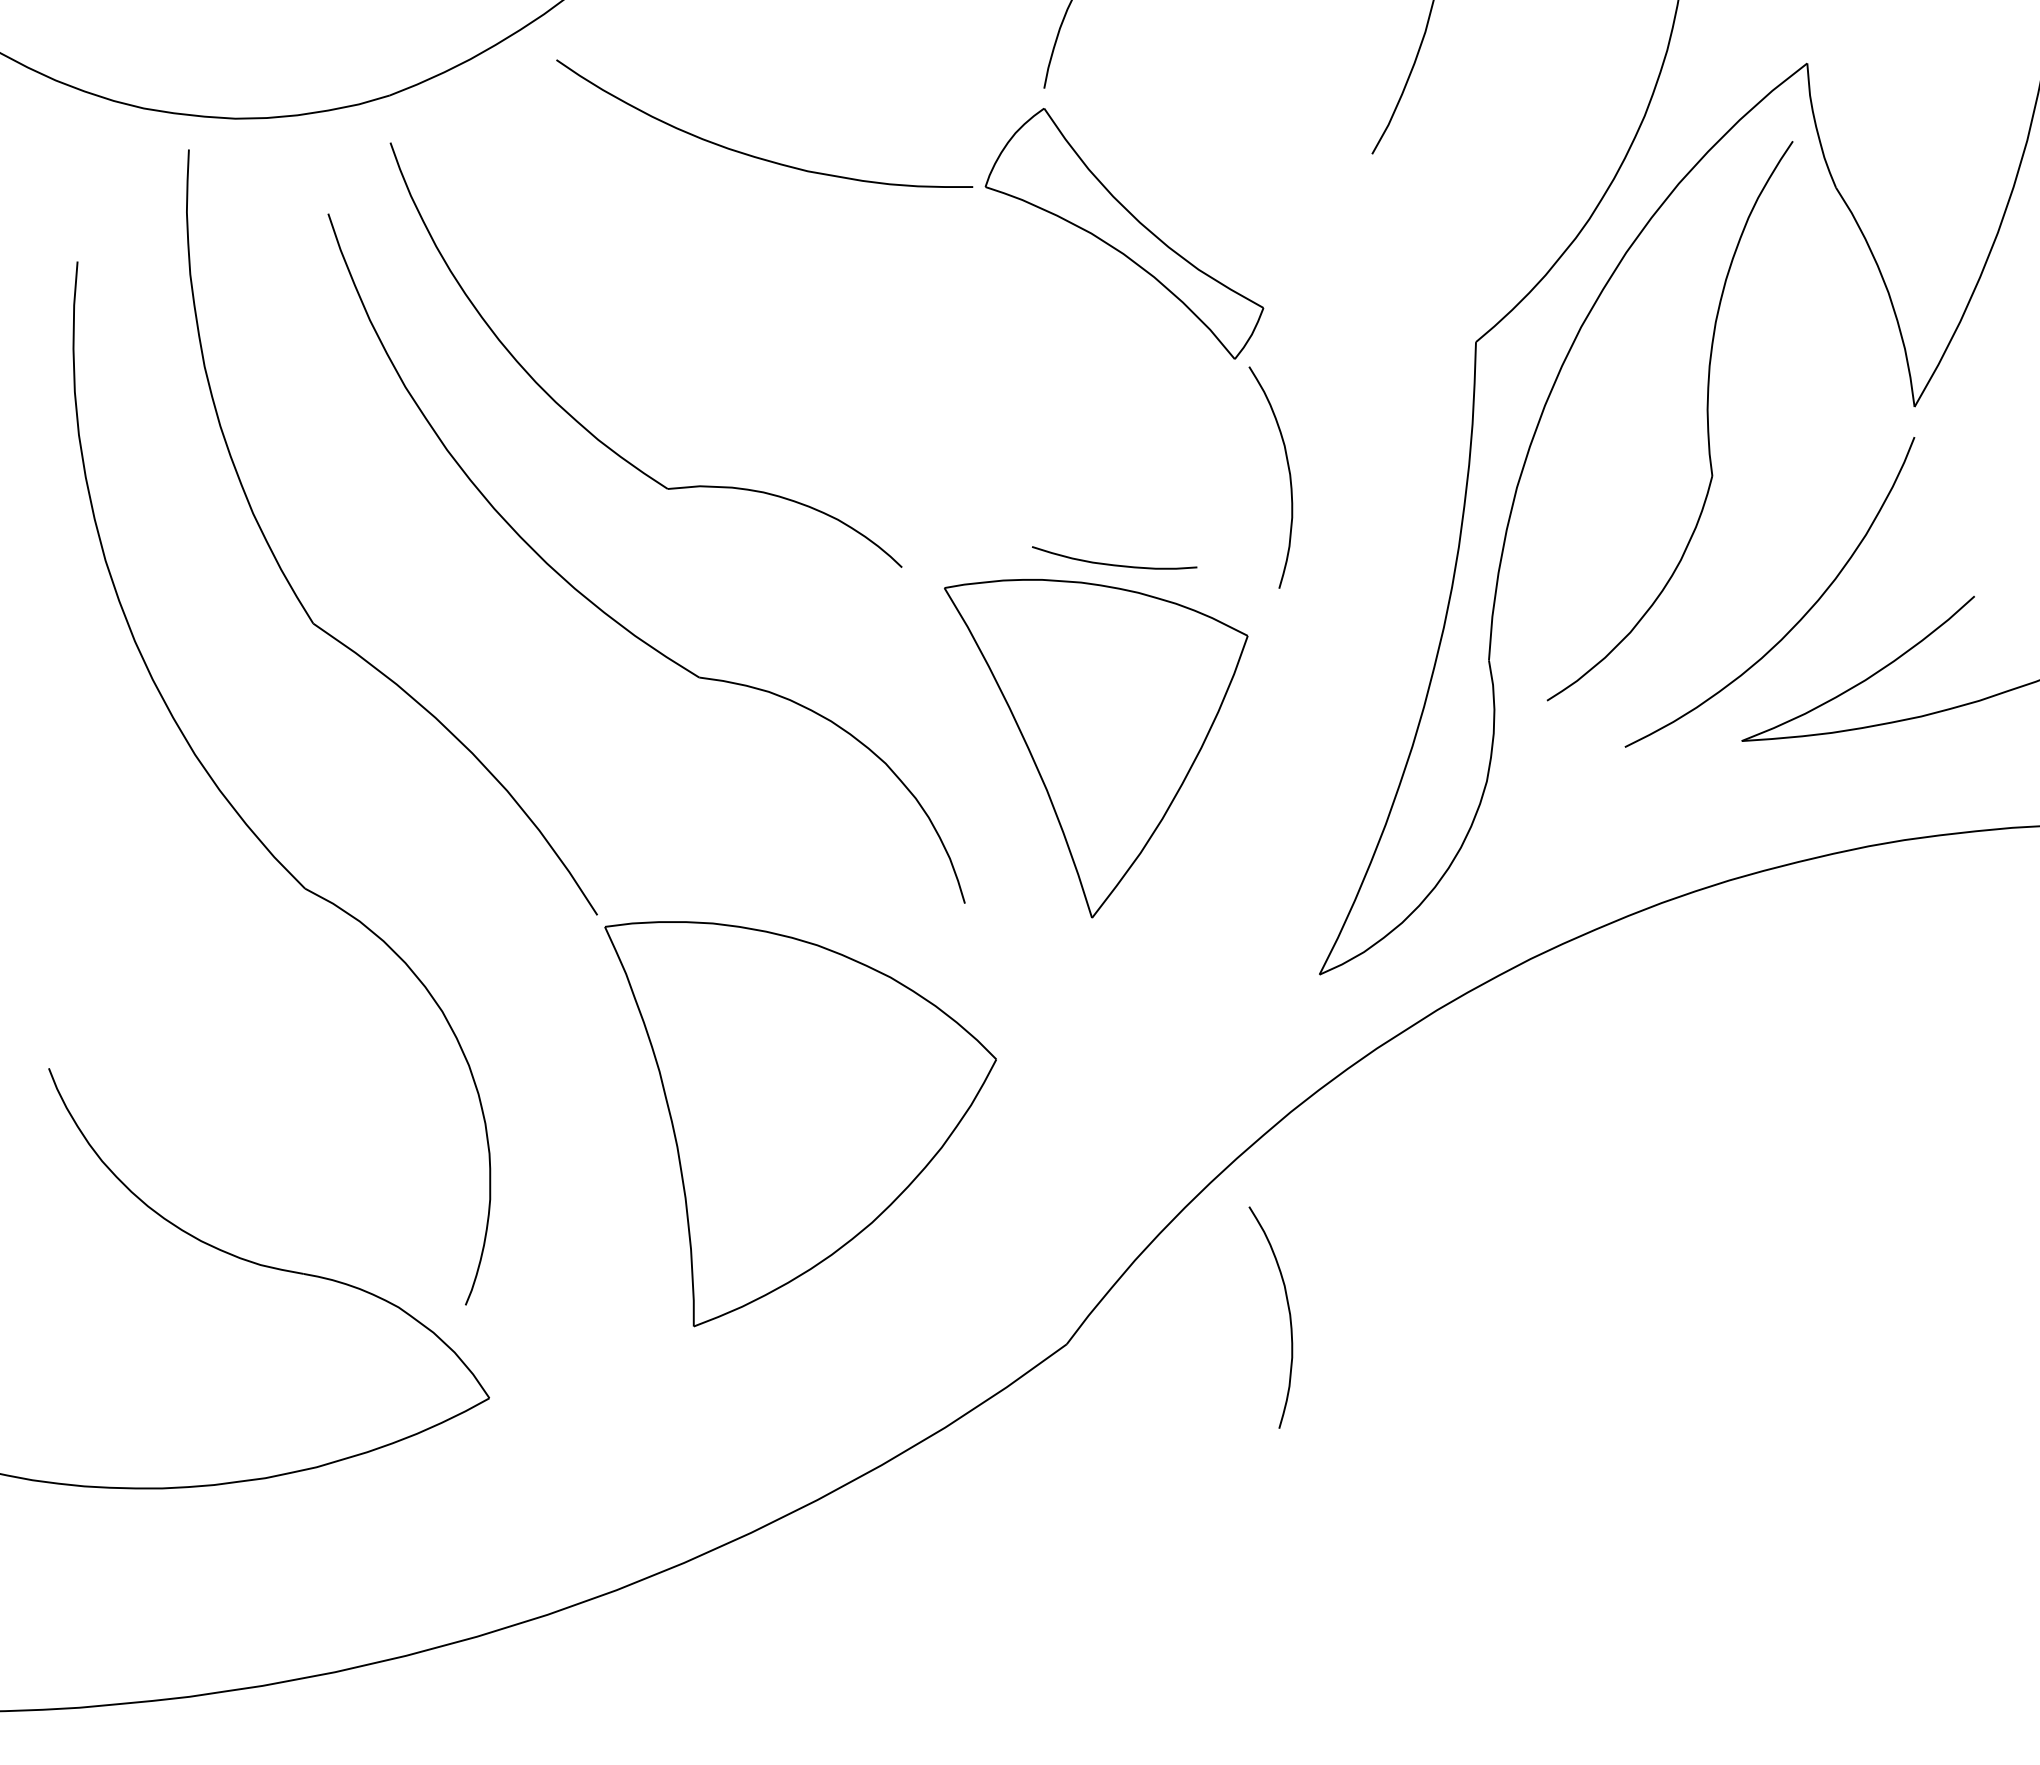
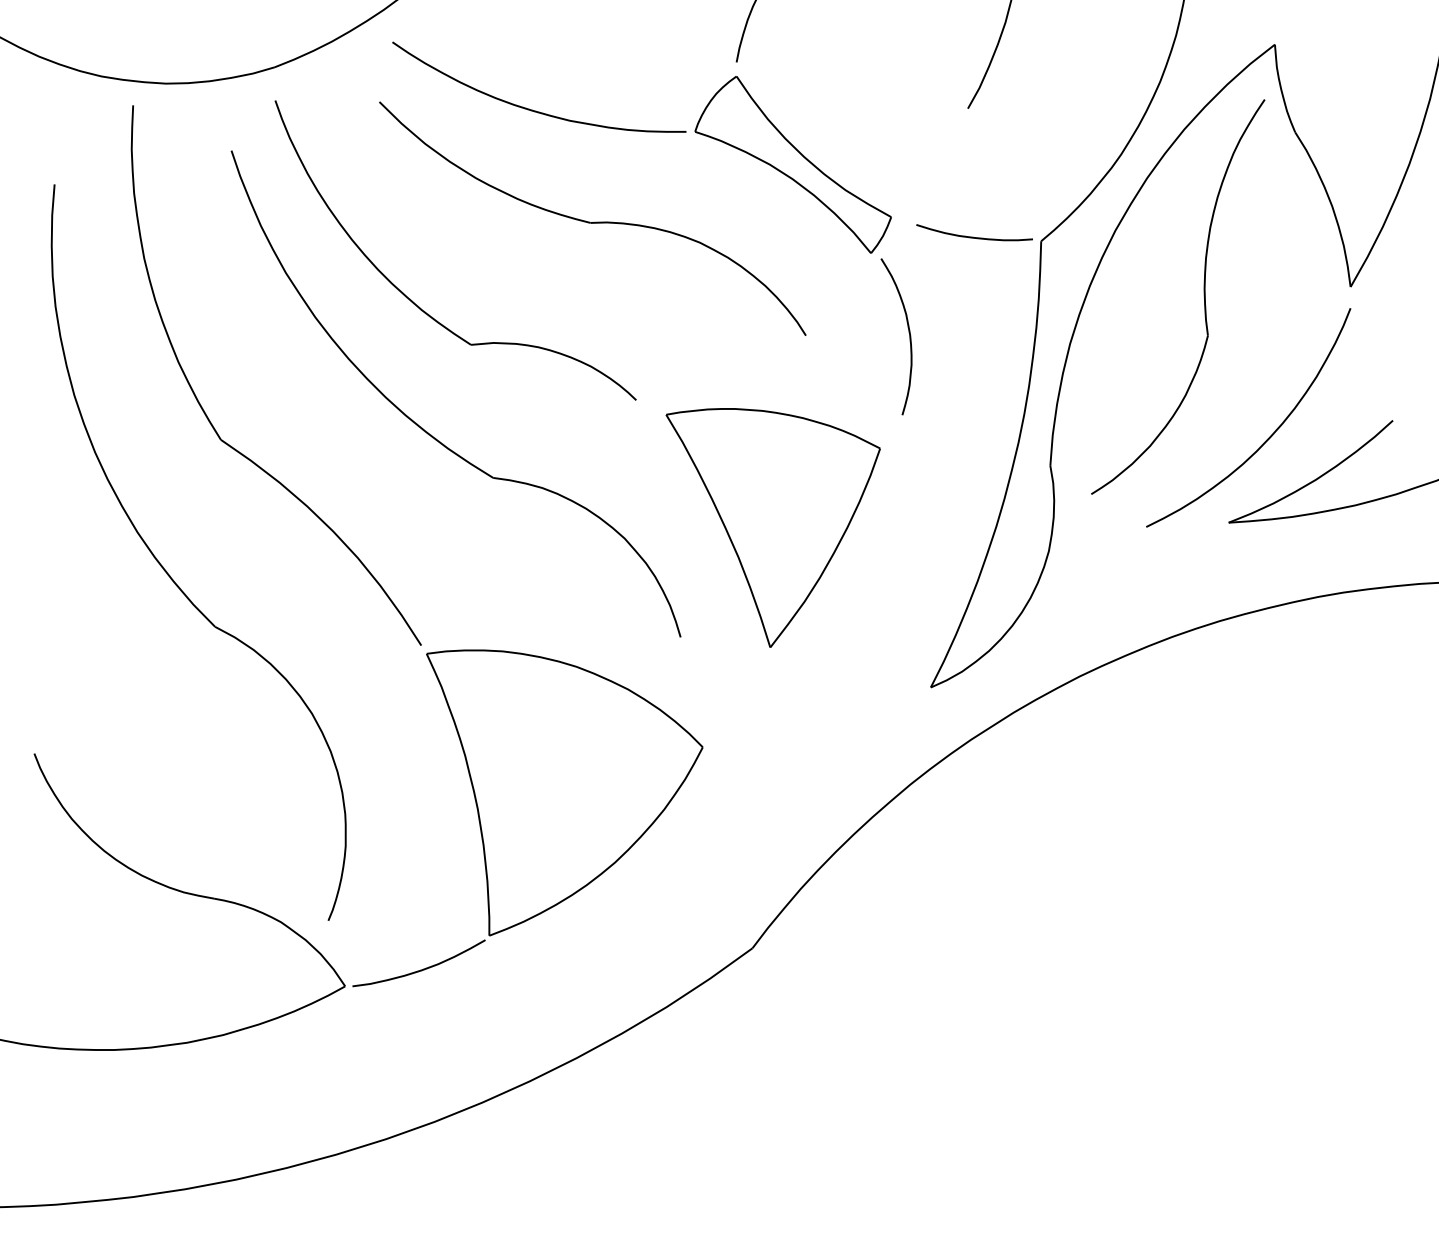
part: (840, 310) -> (592, 218), added
curve: (1114, 564) -> (974, 237), moved
curve: (1288, 1312) -> (908, 925), removed
curve: (597, 1374) -> (421, 969), added

